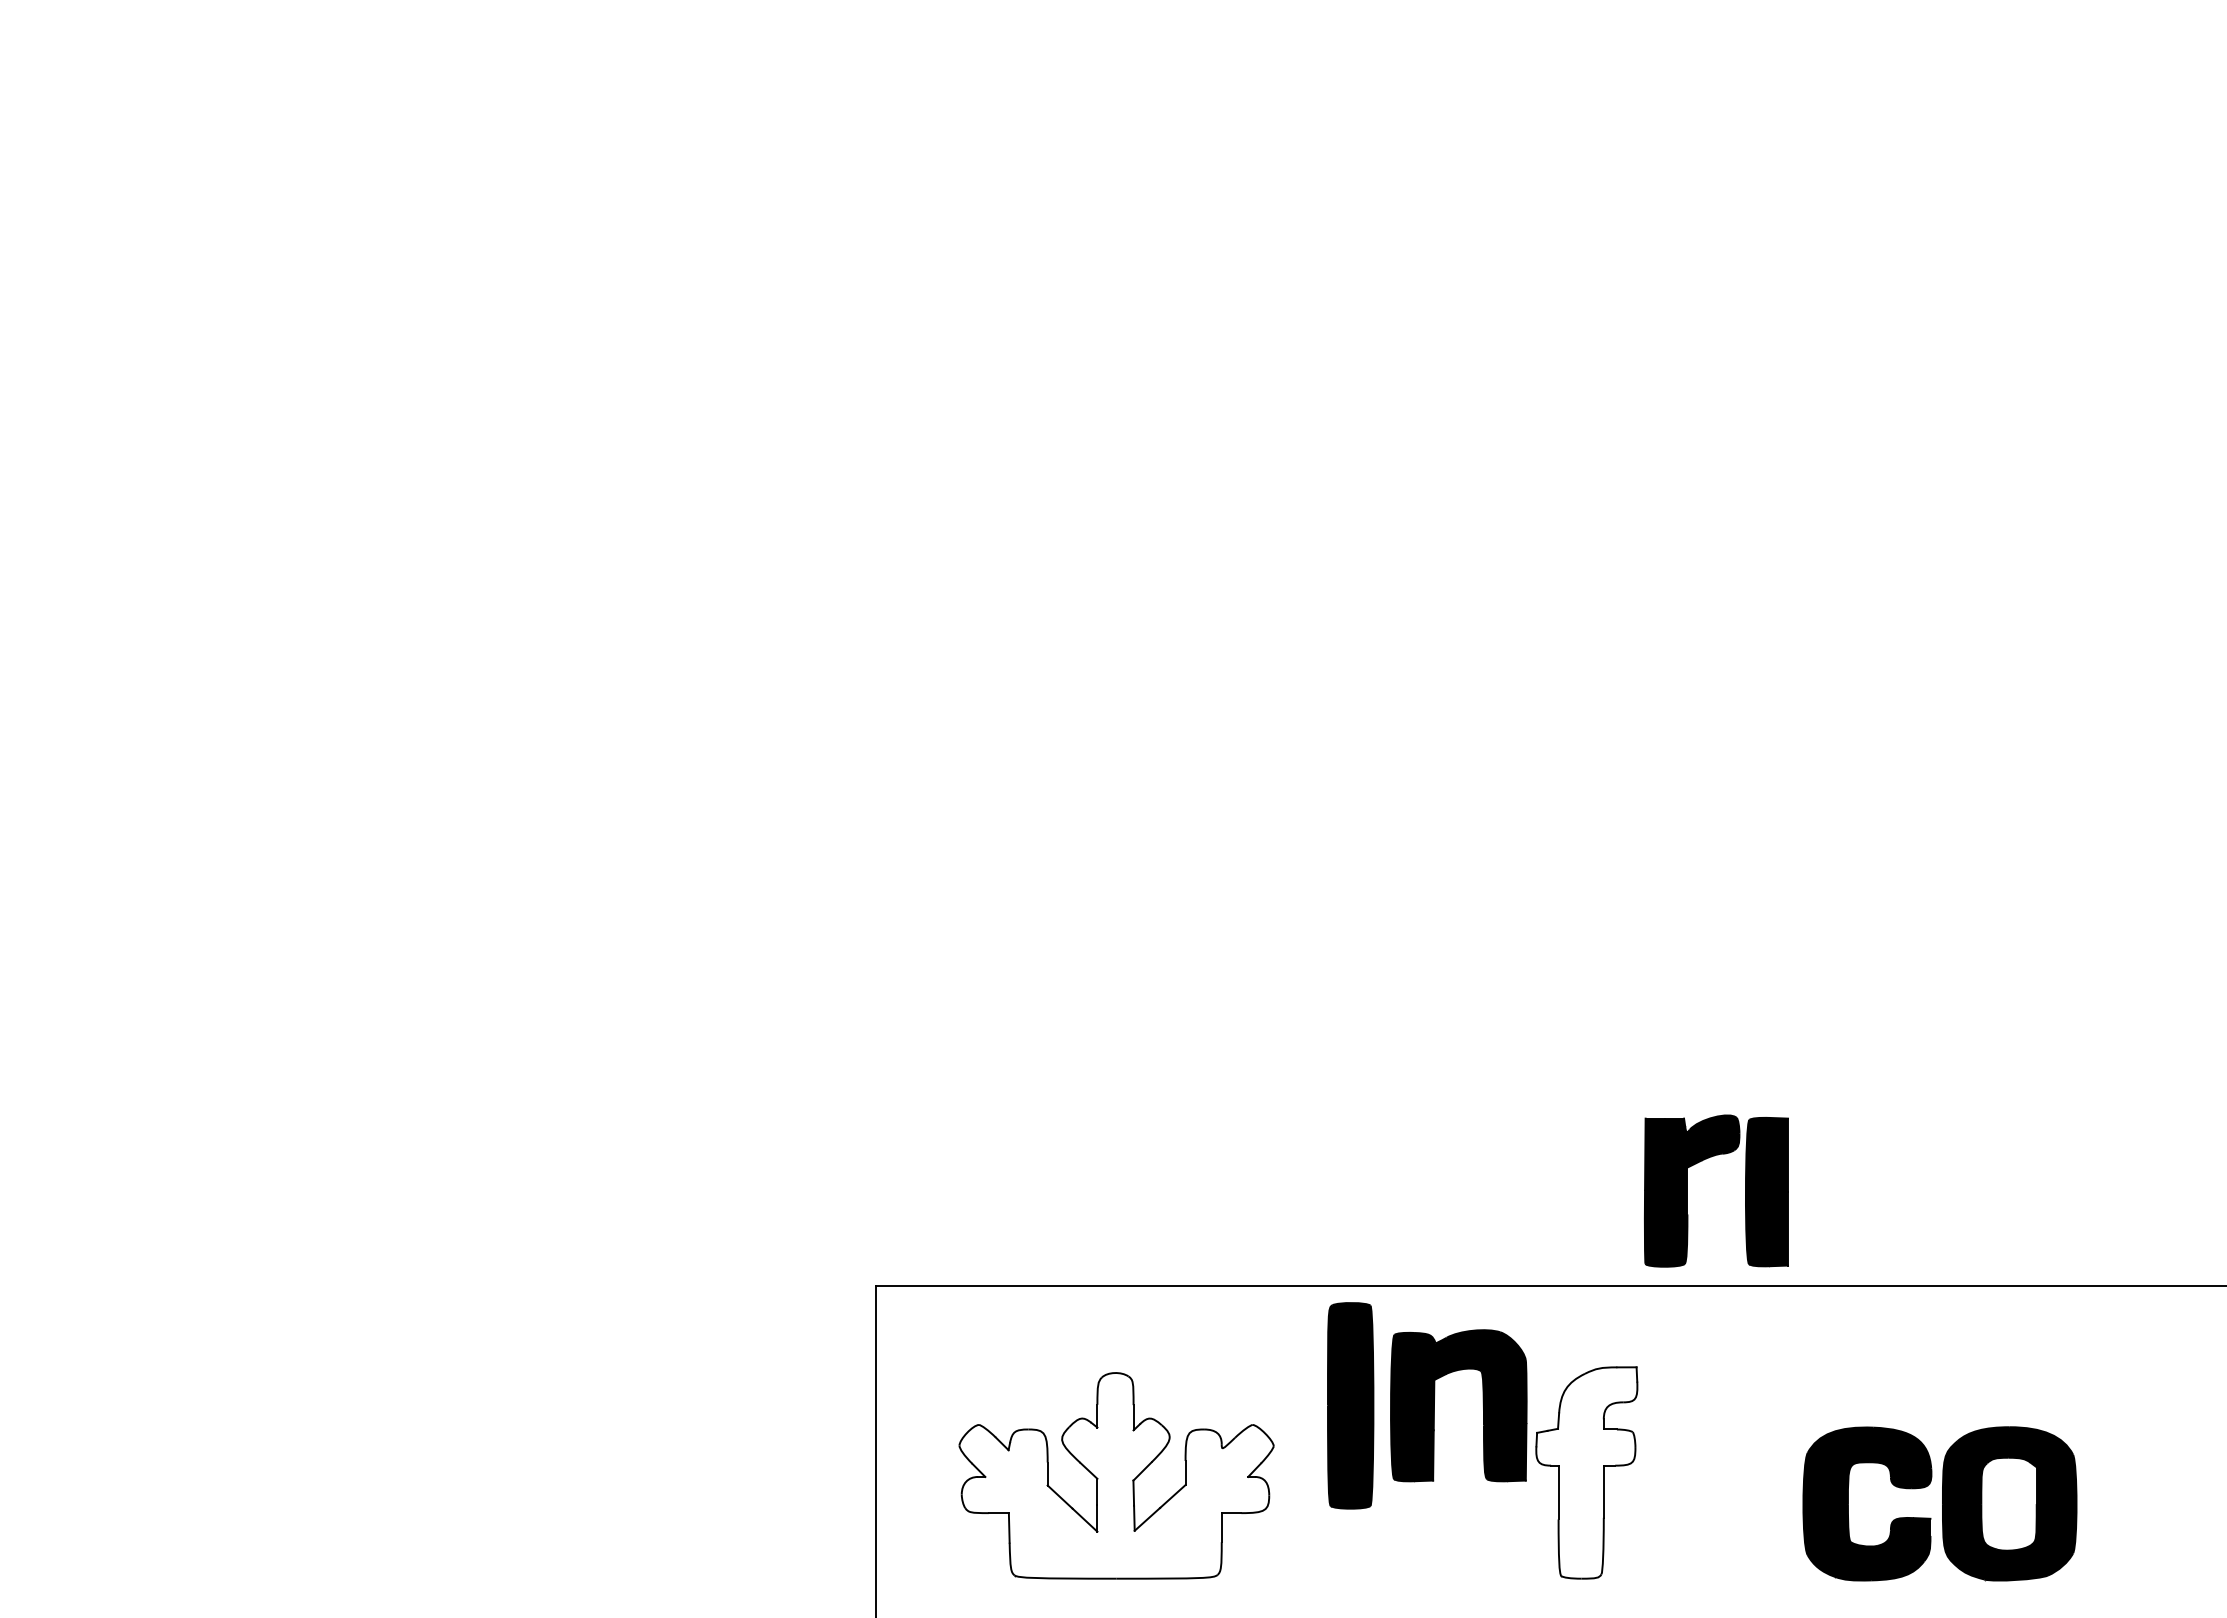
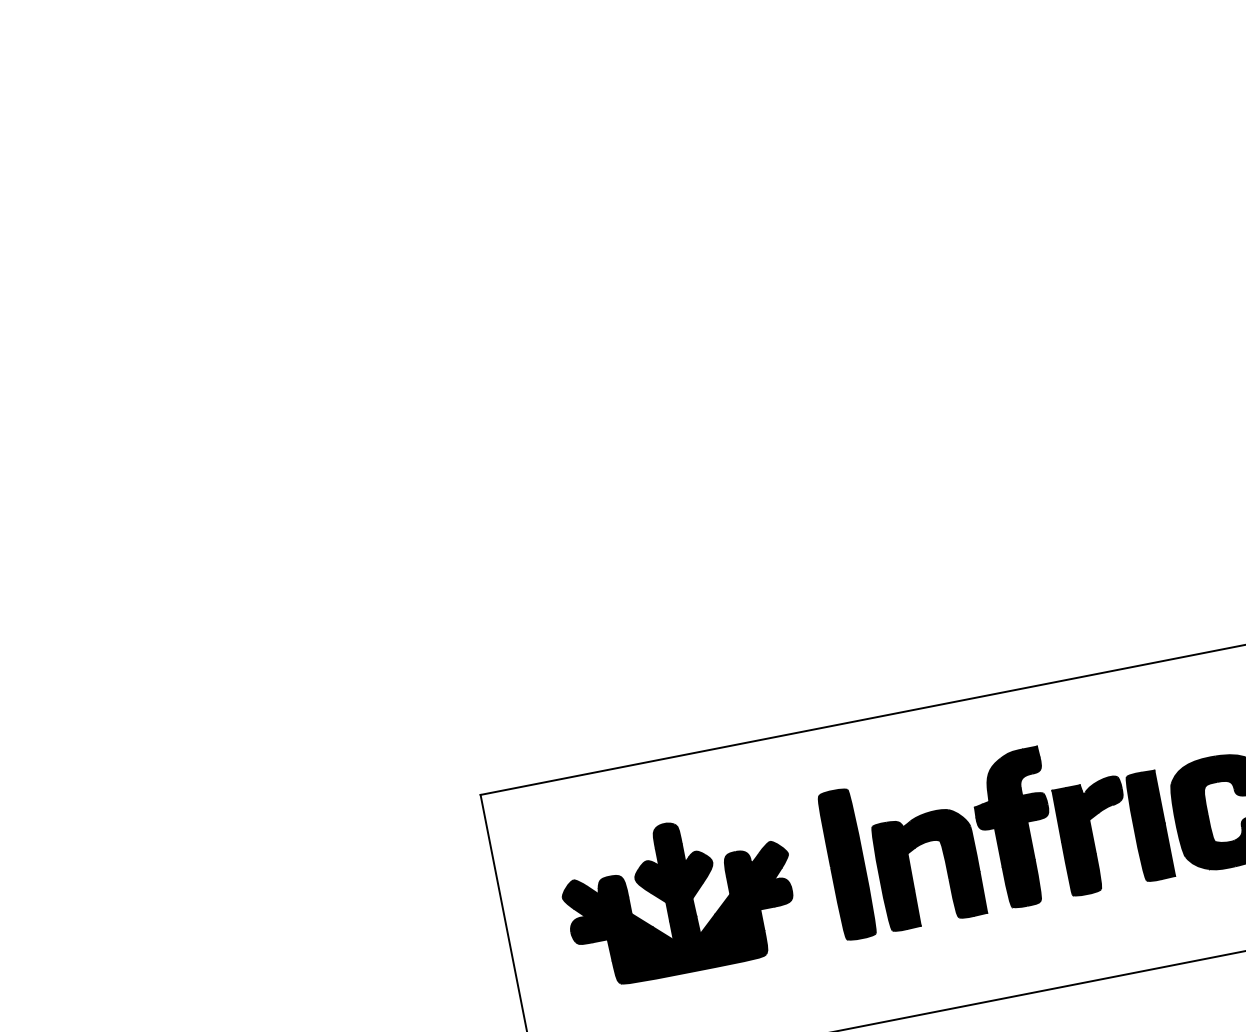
part: (1687, 1190) -> (1092, 836), moved
part: (1350, 1405) -> (847, 864), moved
part: (1434, 1405) -> (911, 871), moved
fill: (1586, 1472) -> (1015, 829), added
fill: (1116, 1475) -> (679, 897), added

